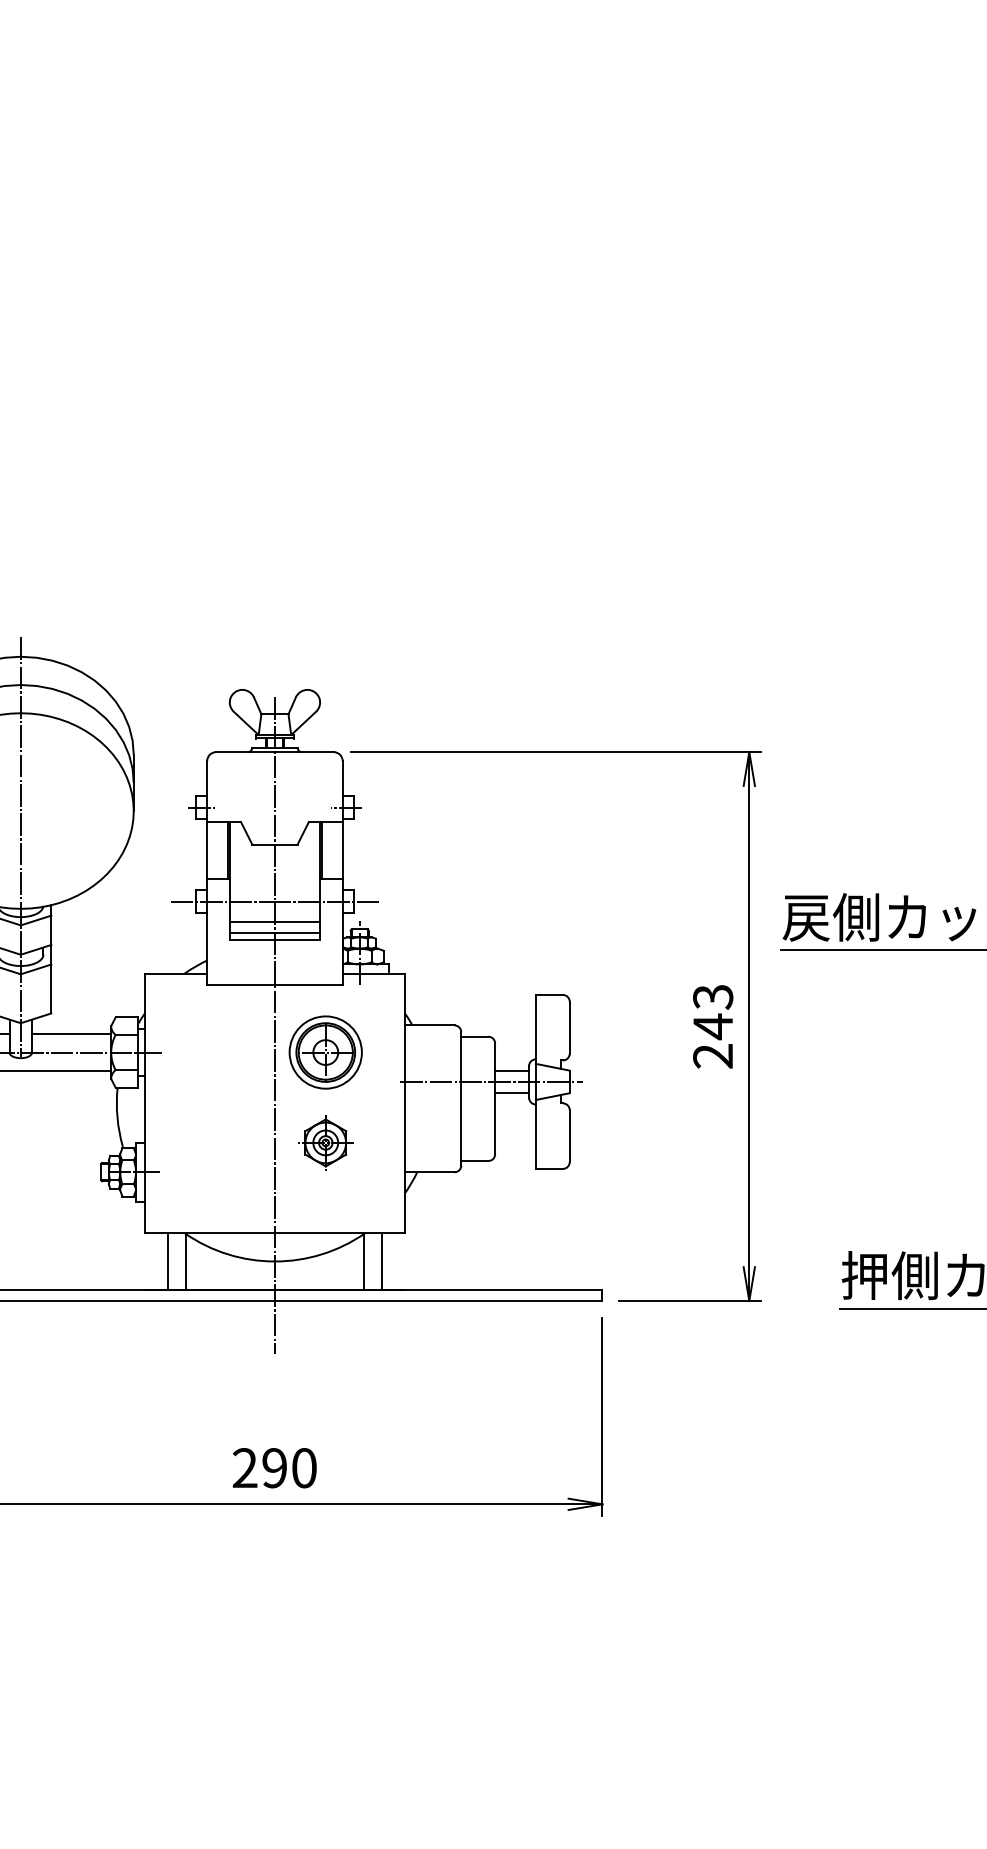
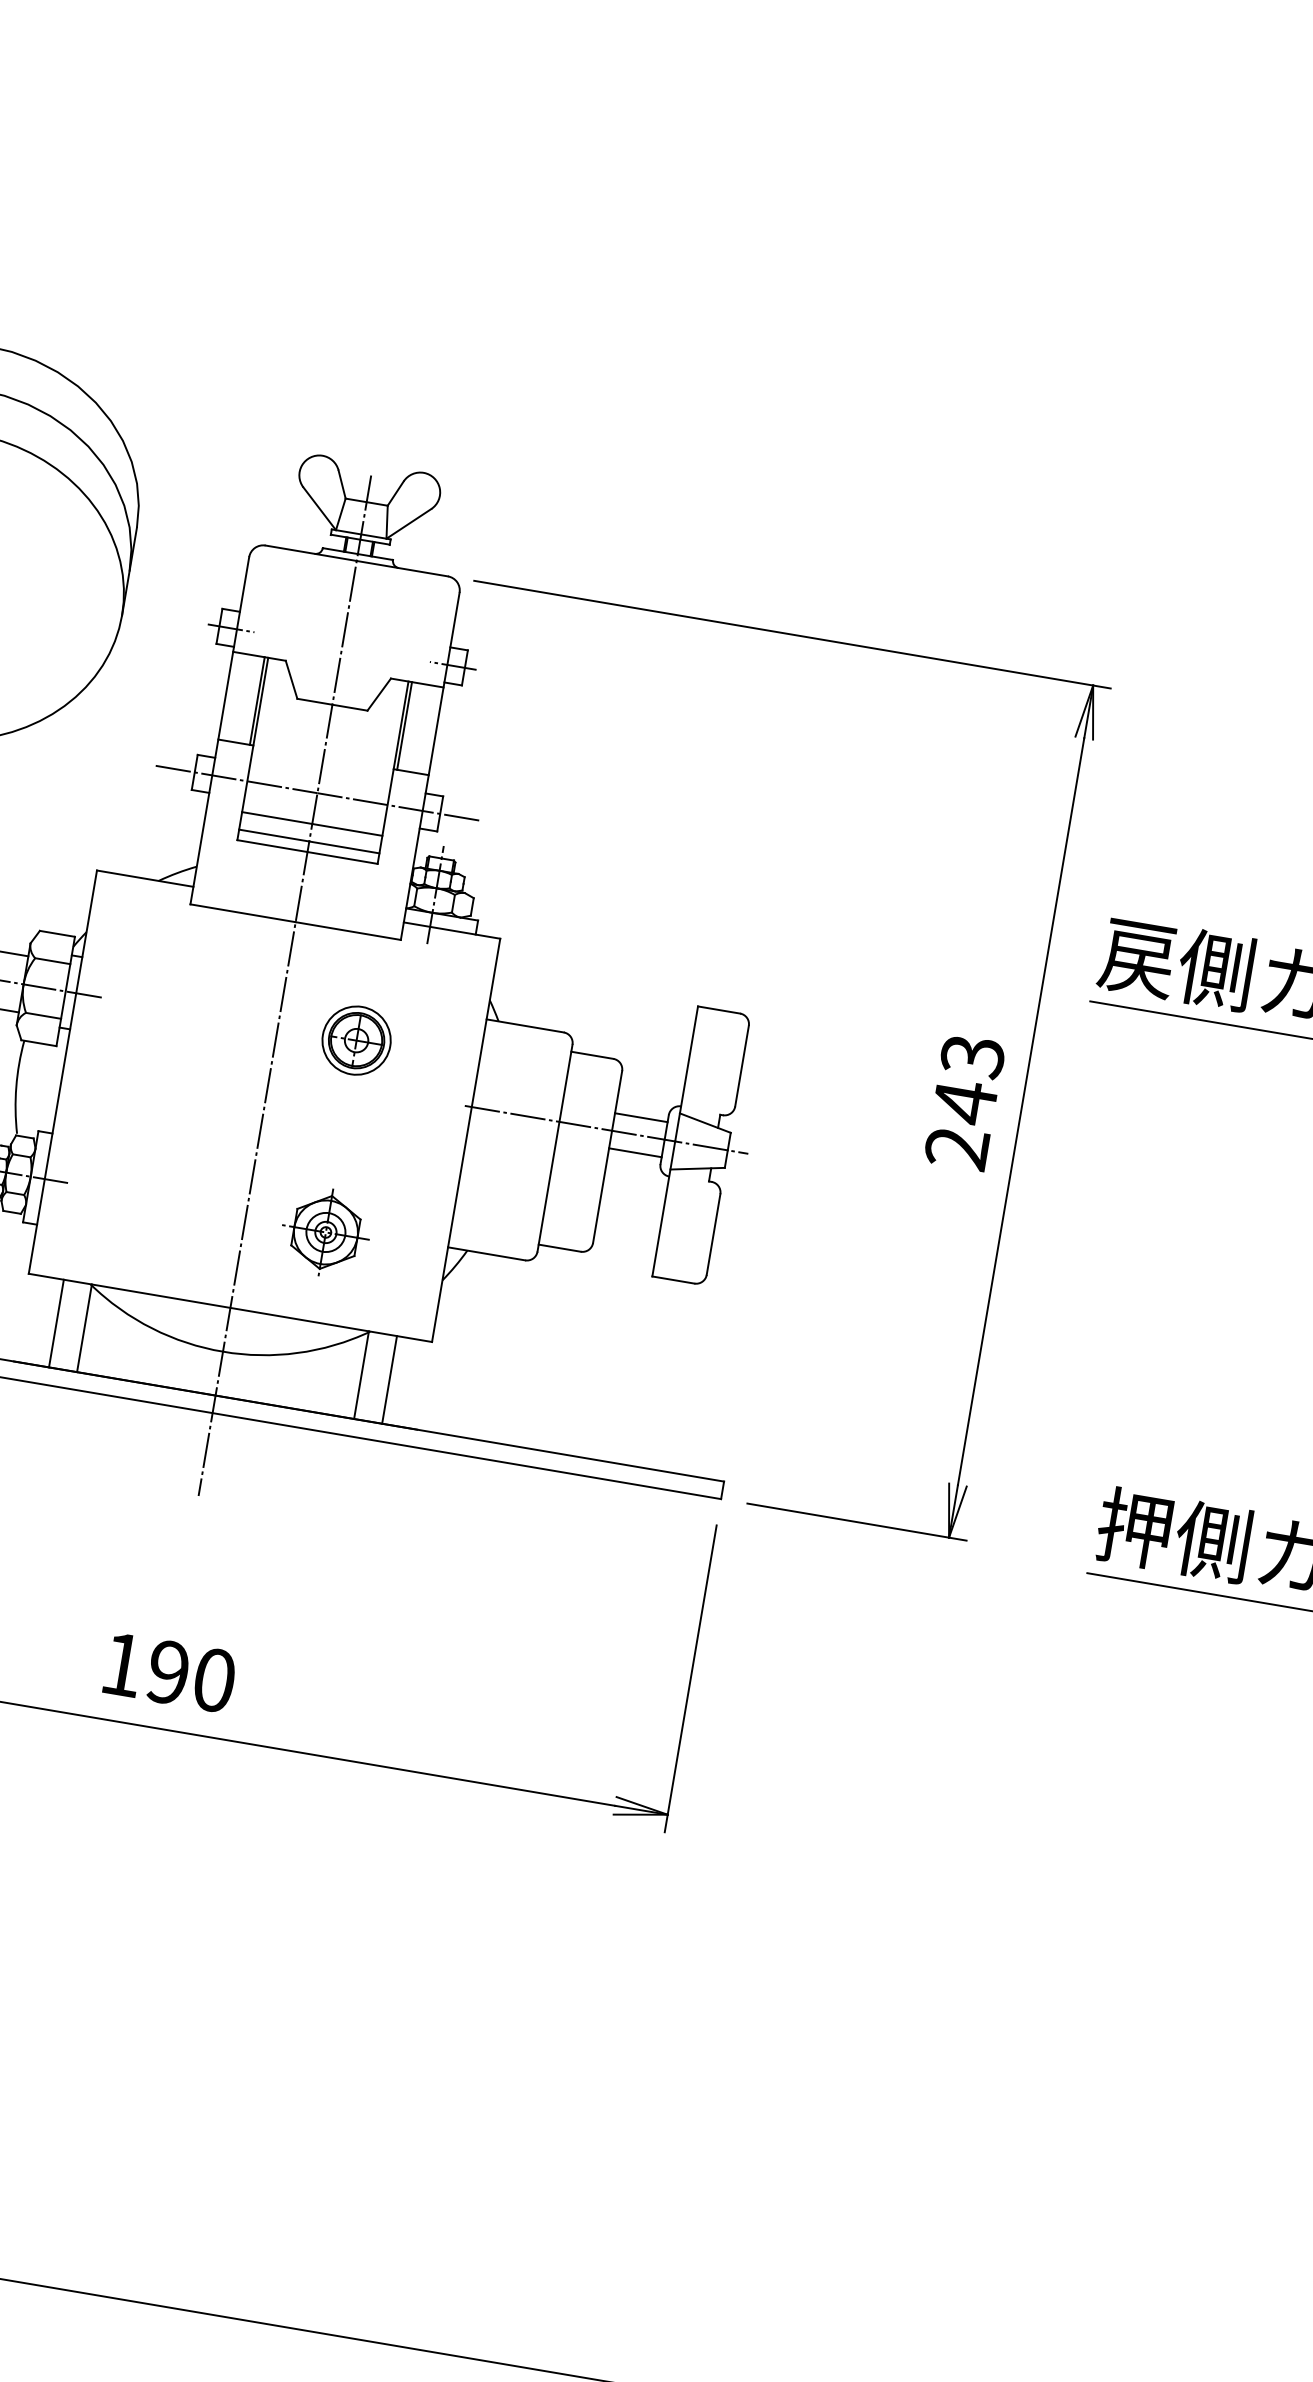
part: (325, 1052) -> (356, 1040), size x0.6
part: (325, 1142) -> (325, 1231), moved
text: (244, 1467) -> (121, 1663), 290 -> 190

